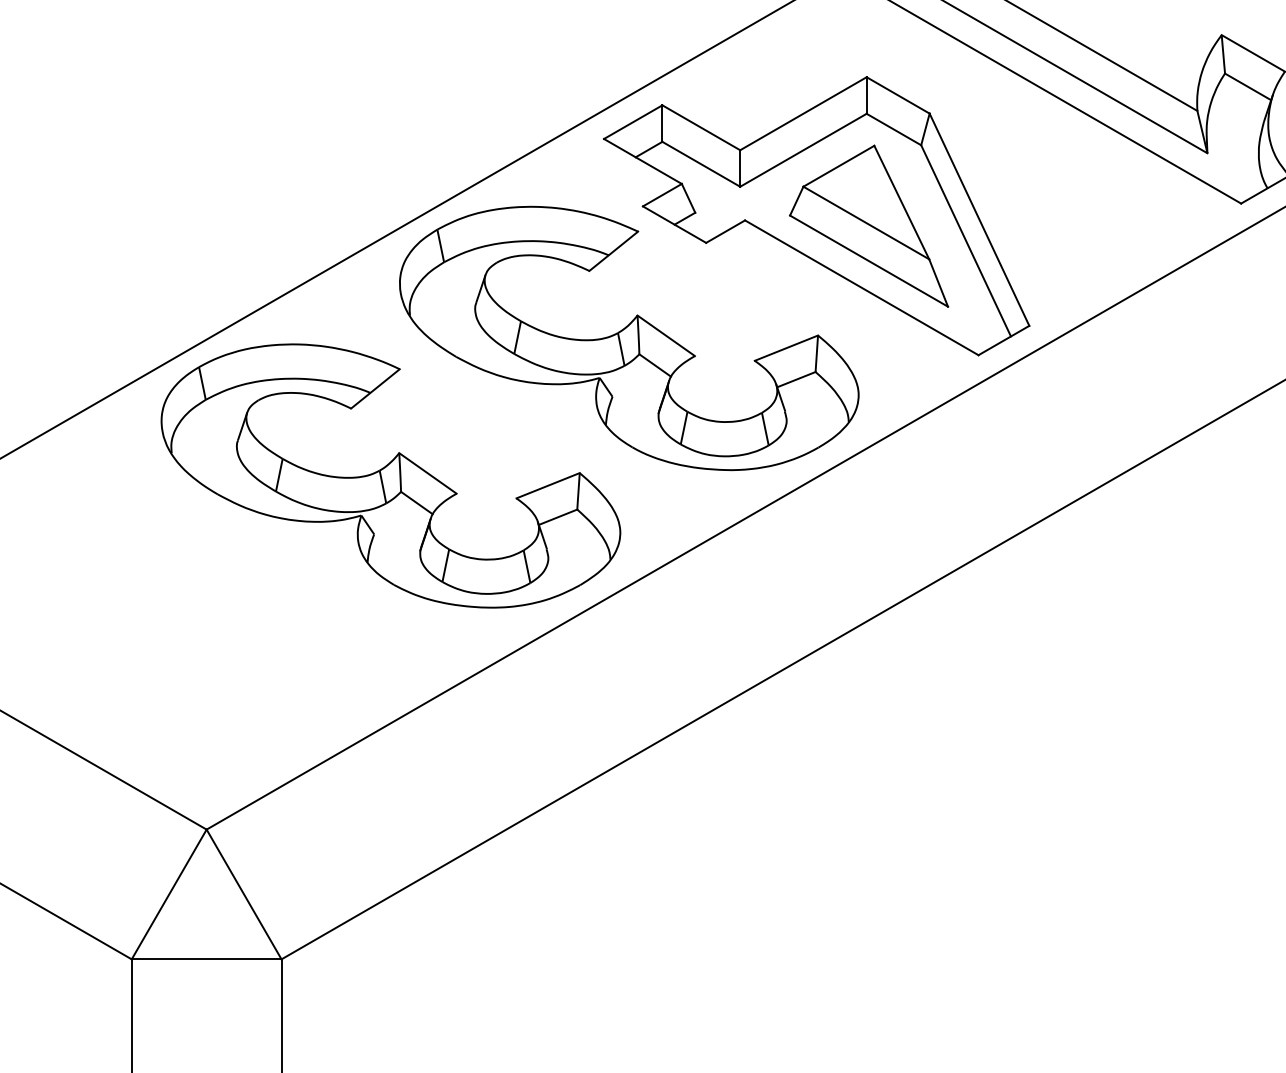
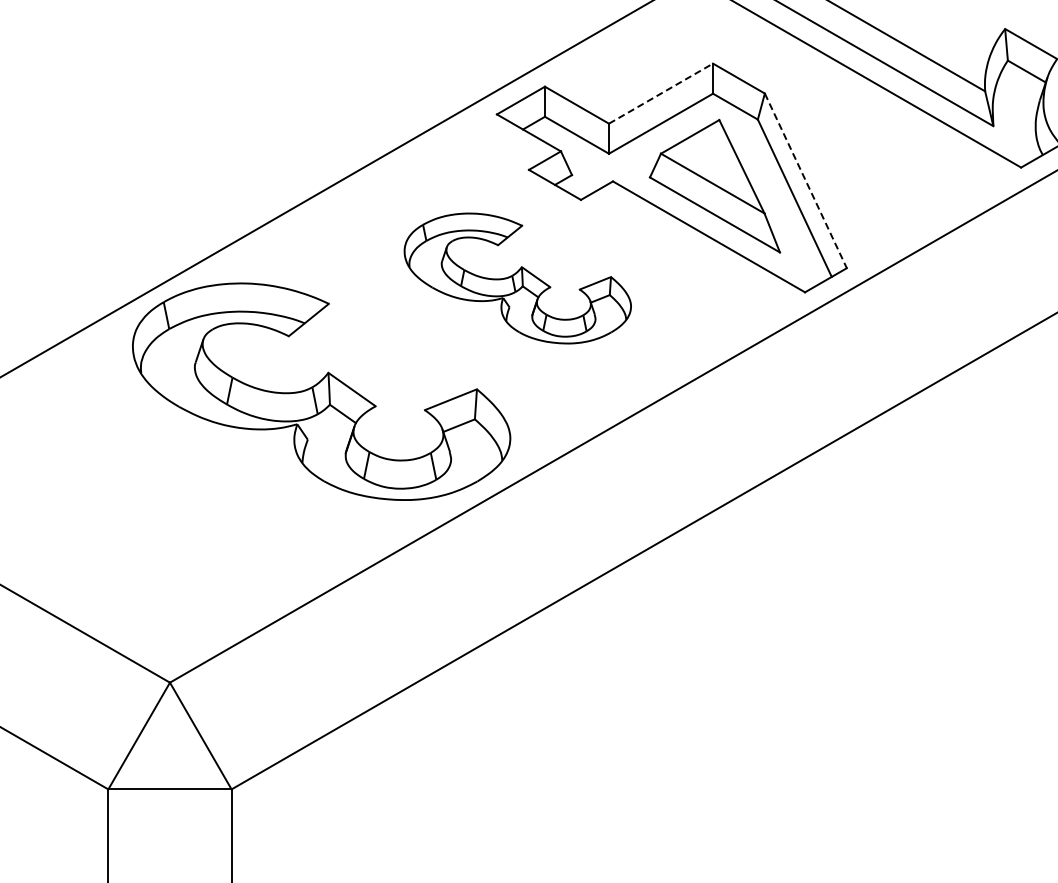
line: (804, 113) -> (661, 93), solid -> dashed
line: (980, 220) -> (806, 181), solid -> dashed
part: (629, 338) -> (517, 278), size x0.6

